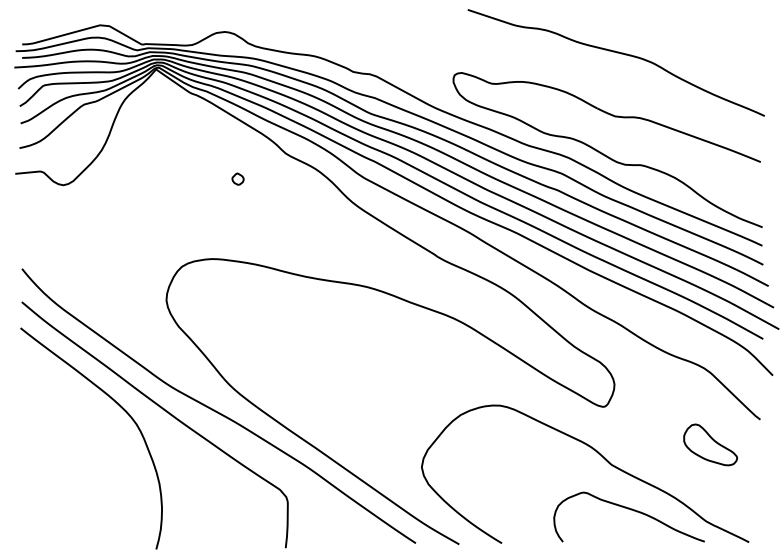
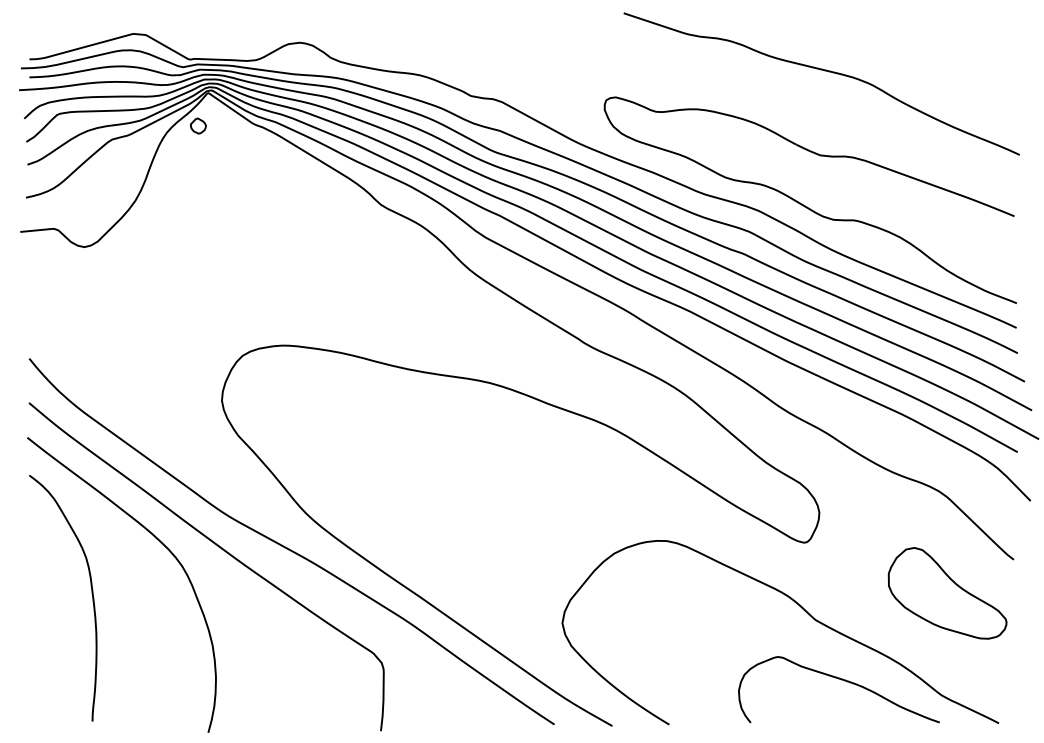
part: (237, 178) -> (197, 125), moved
part: (710, 444) -> (947, 593), size x1.67
curve: (68, 445) -> (91, 594), added

